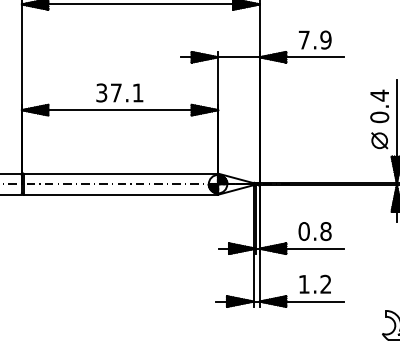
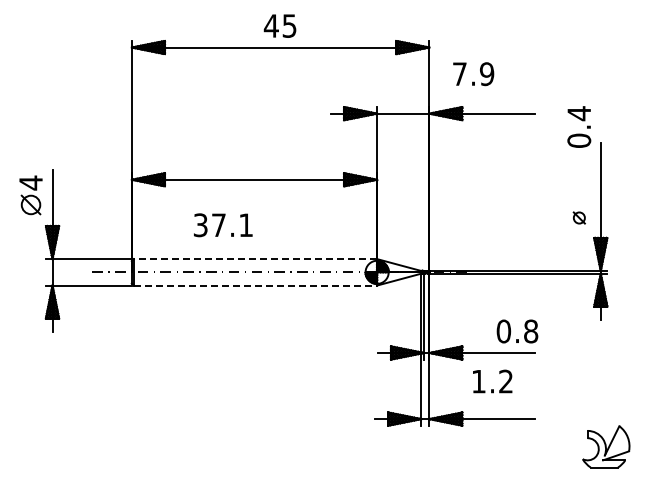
text: (315, 40) -> (473, 74), moved
text: (119, 93) -> (223, 225), moved
text: (379, 105) -> (579, 126), moved
part: (379, 140) -> (579, 217), size x0.6
line: (120, 173) -> (255, 259), solid -> dashed
line: (120, 194) -> (255, 285), solid -> dashed
text: (315, 231) -> (517, 331), moved
text: (315, 284) -> (492, 381), moved

